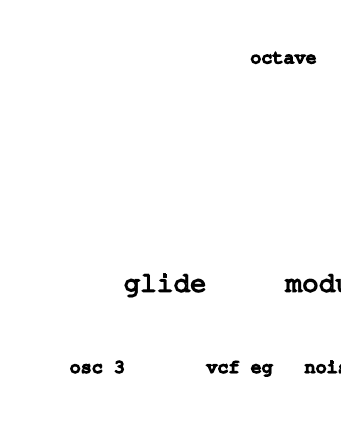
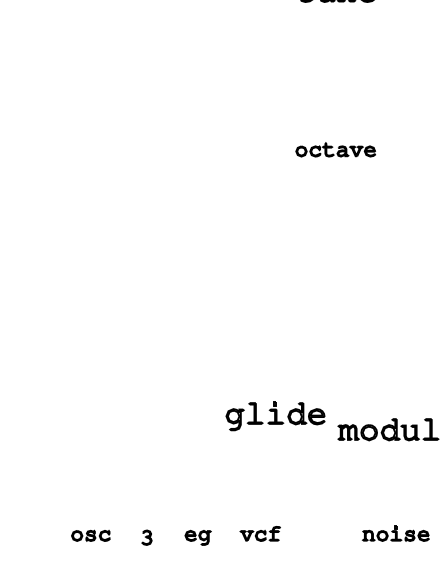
part: (164, 285) -> (275, 416), moved
part: (118, 366) -> (146, 537), moved
part: (261, 370) -> (197, 537), moved

